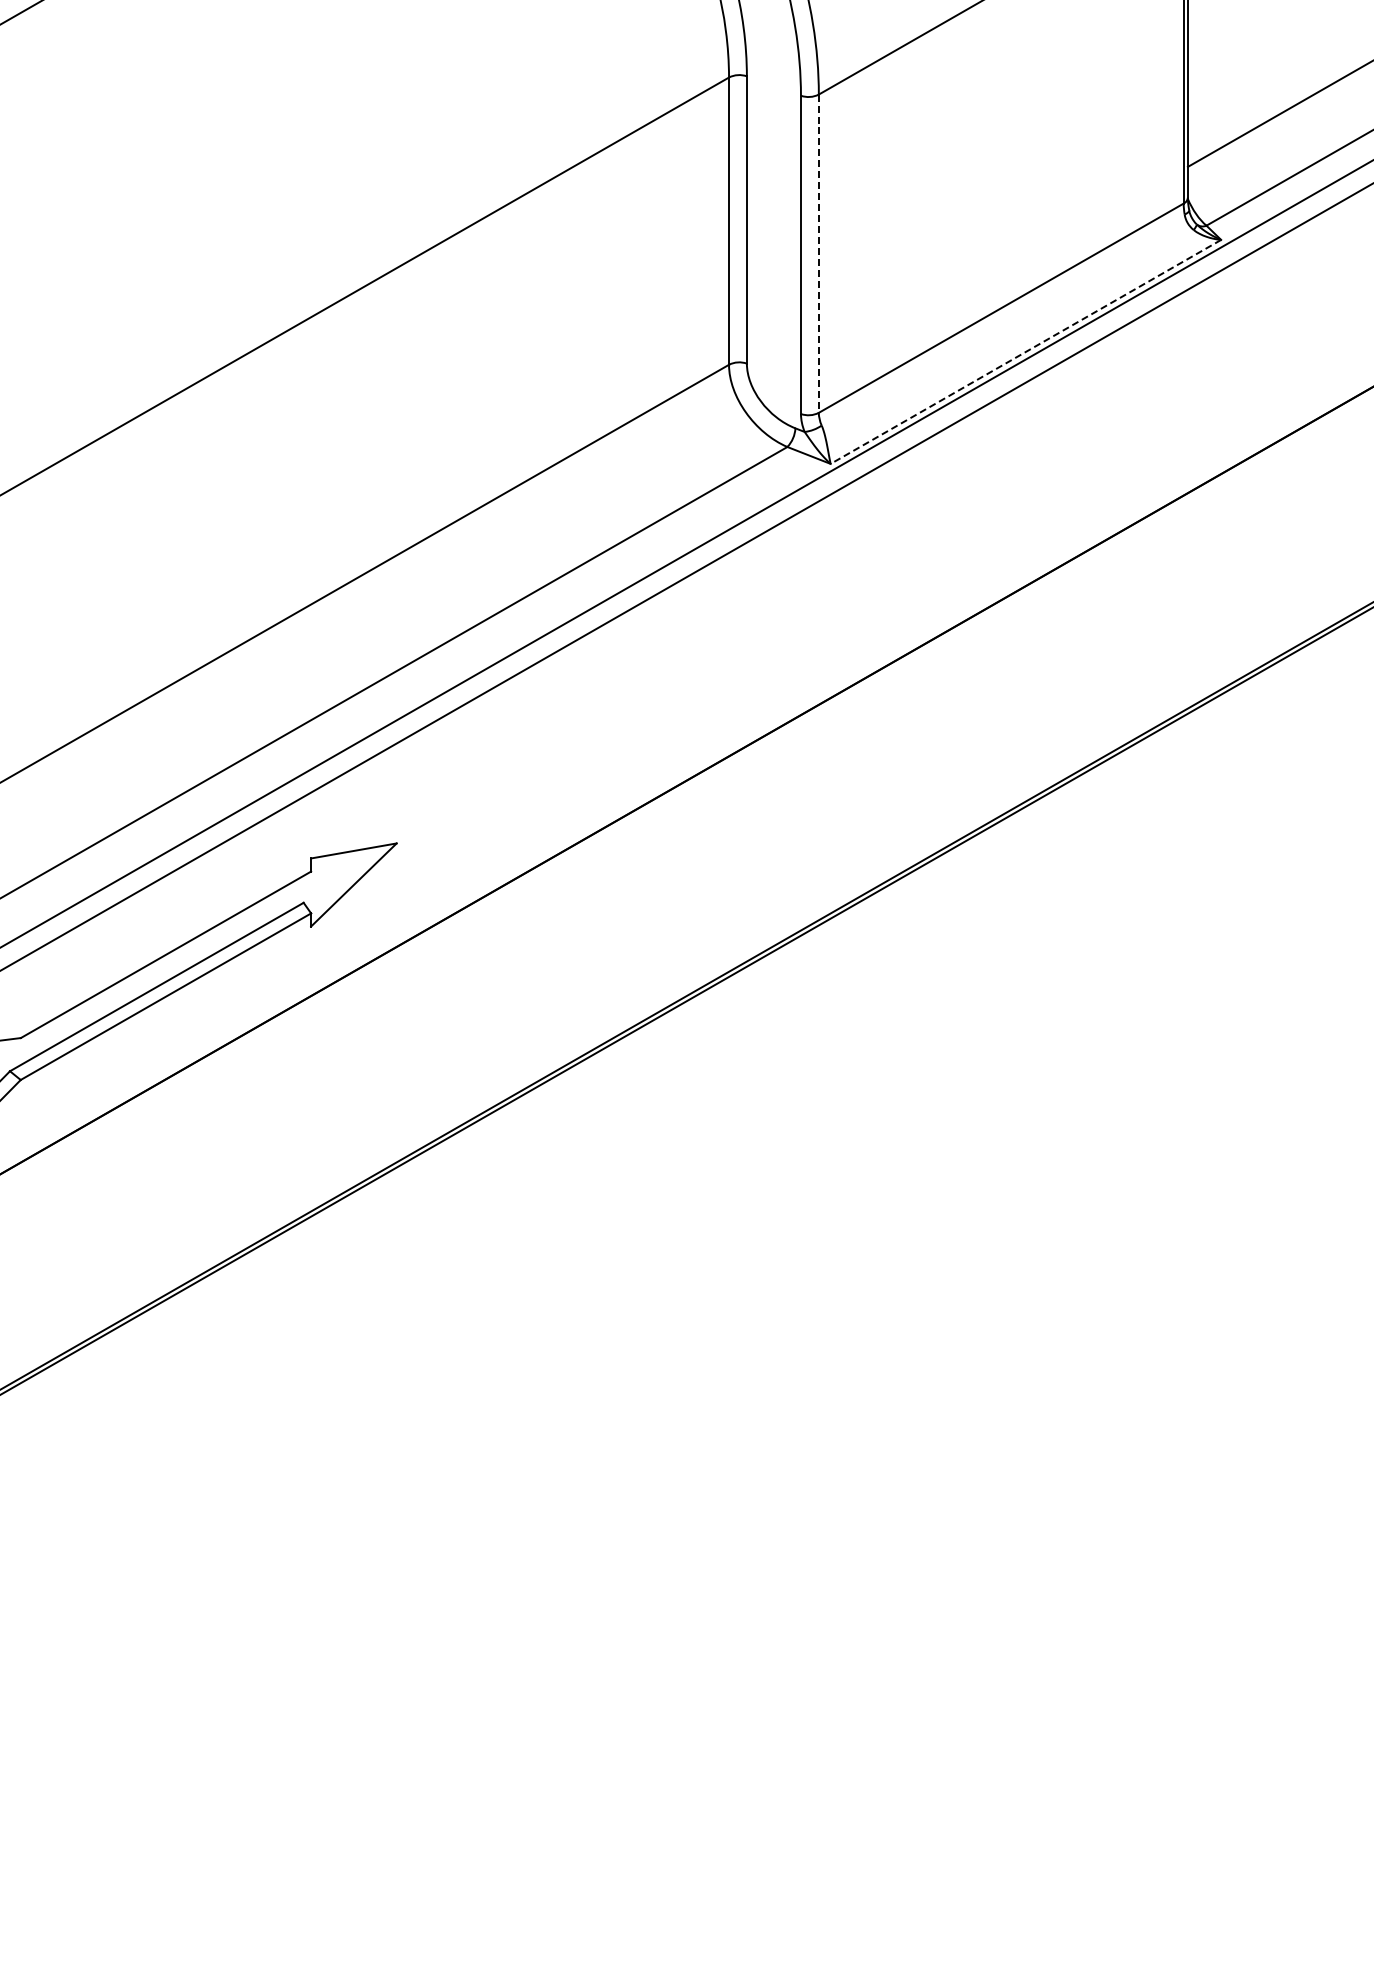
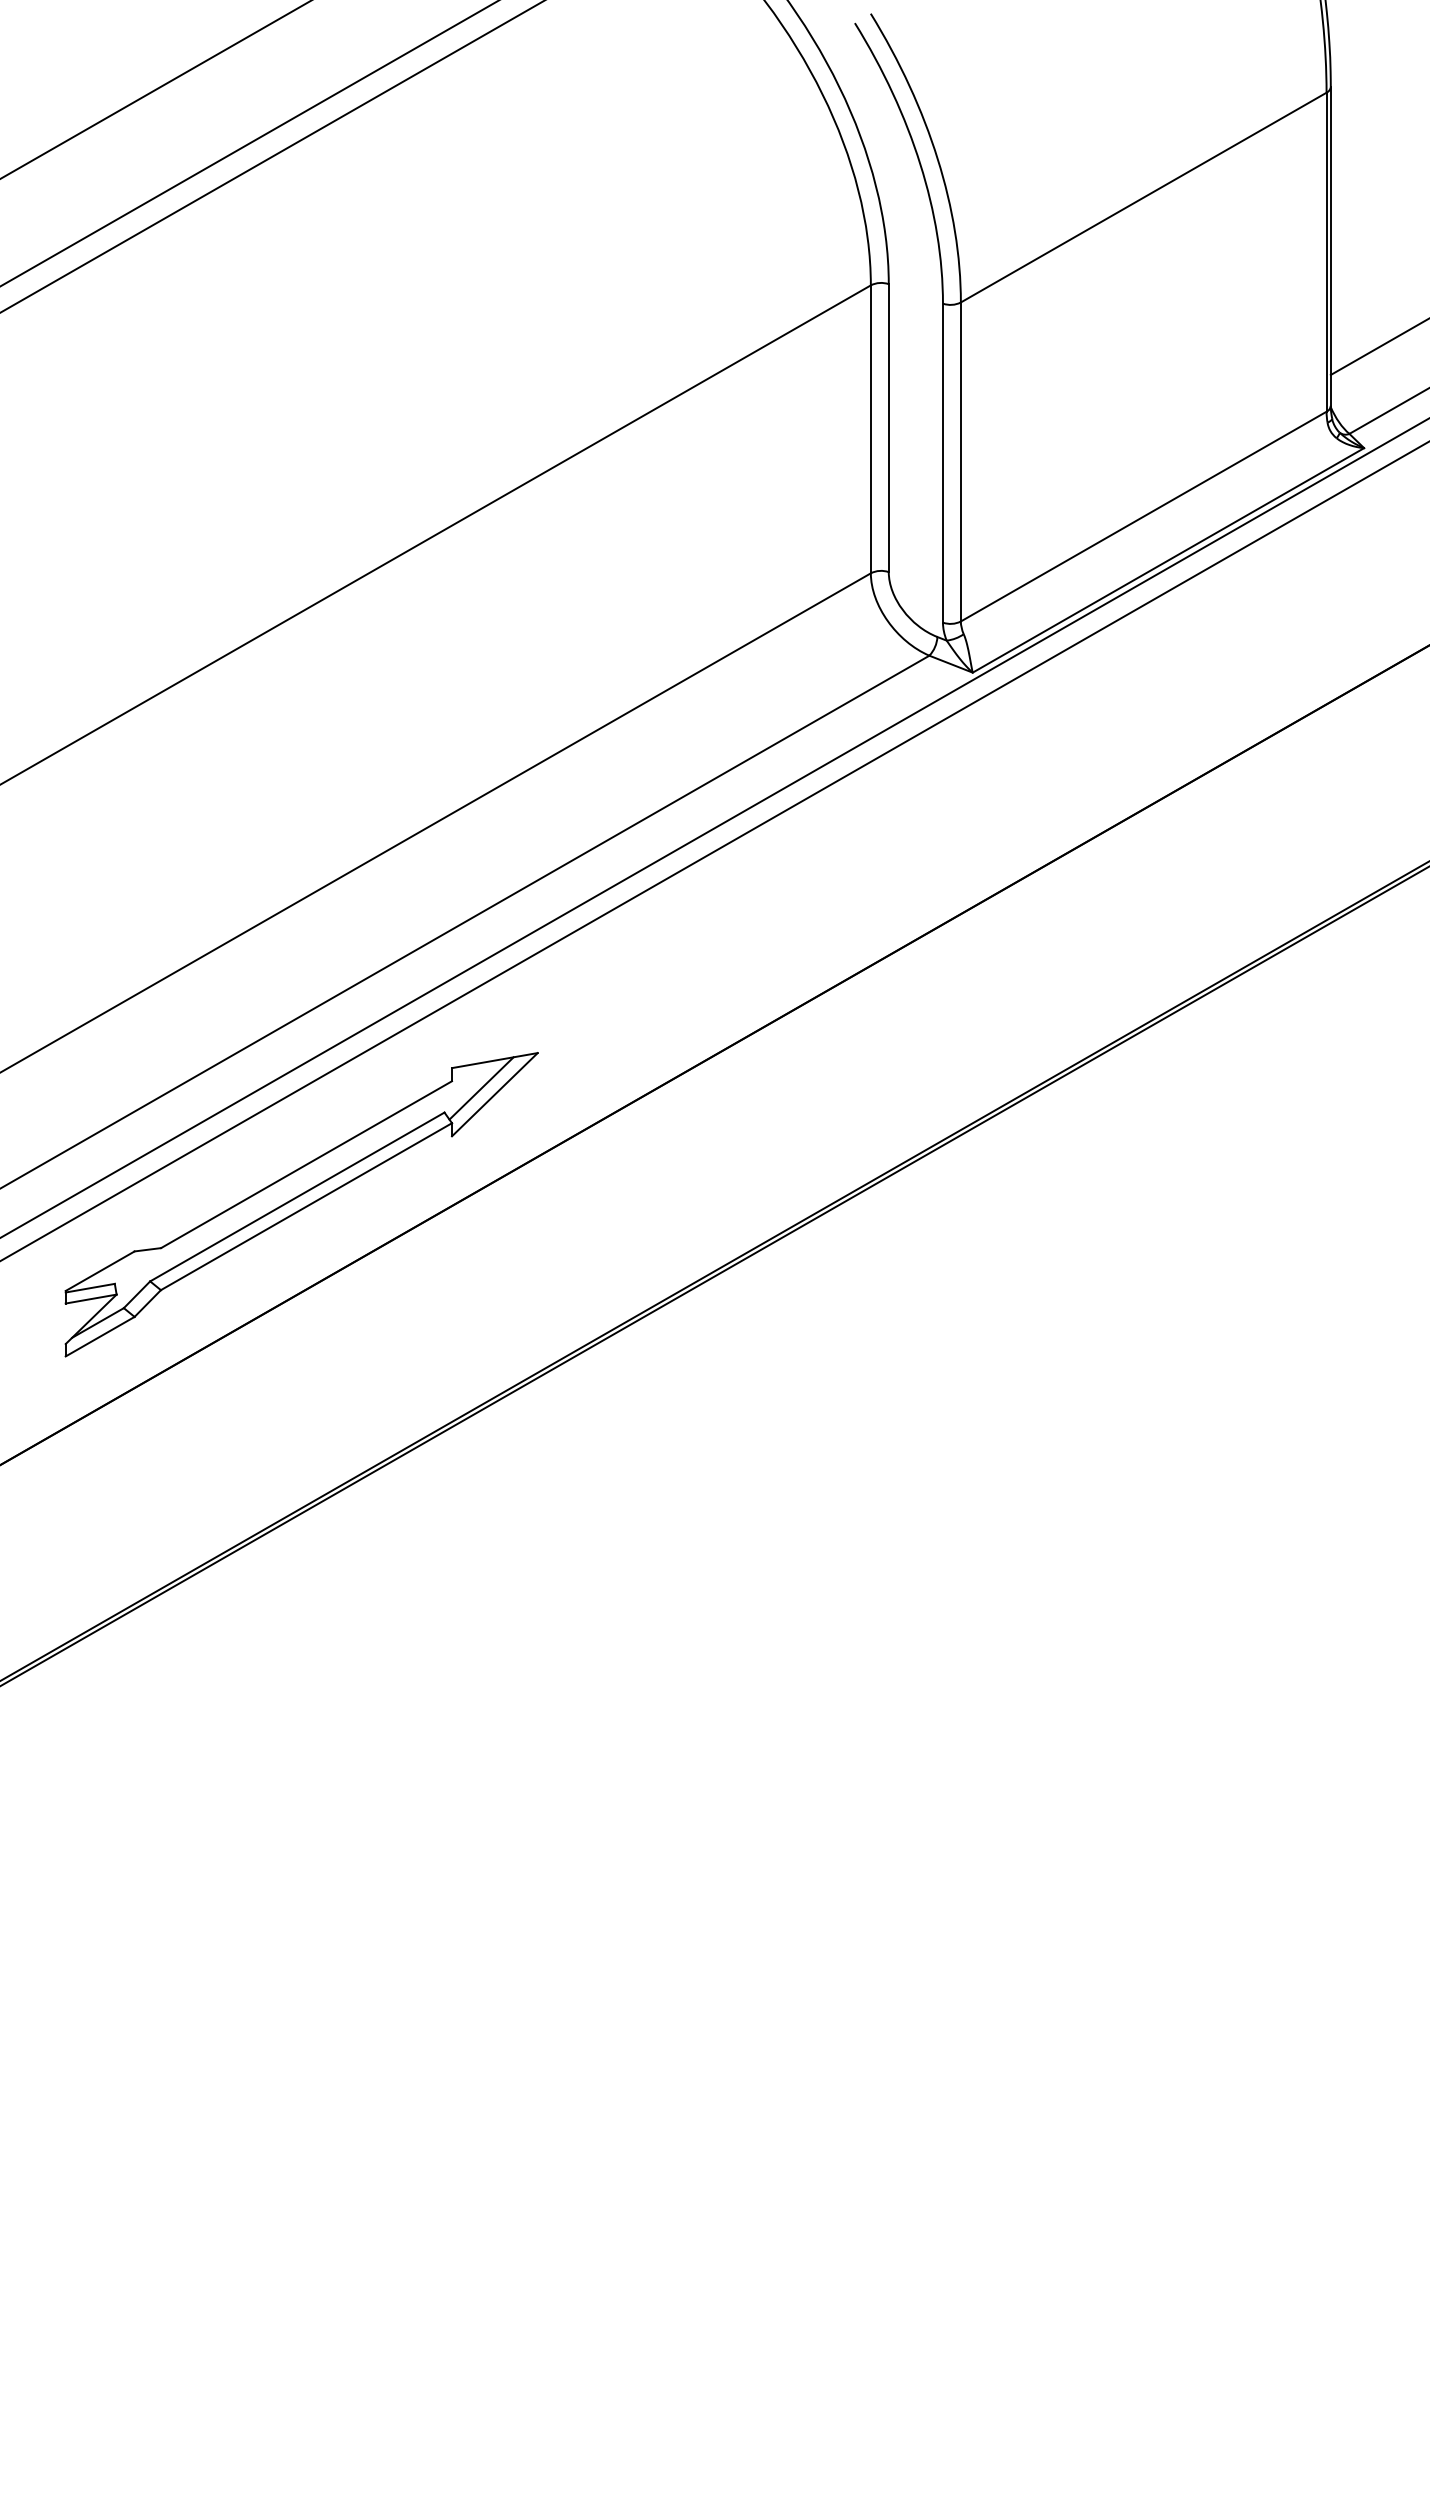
line: (818, 253) -> (960, 461), dashed -> solid
line: (1025, 352) -> (1168, 560), dashed -> solid
line: (340, 878) -> (481, 1088), added

